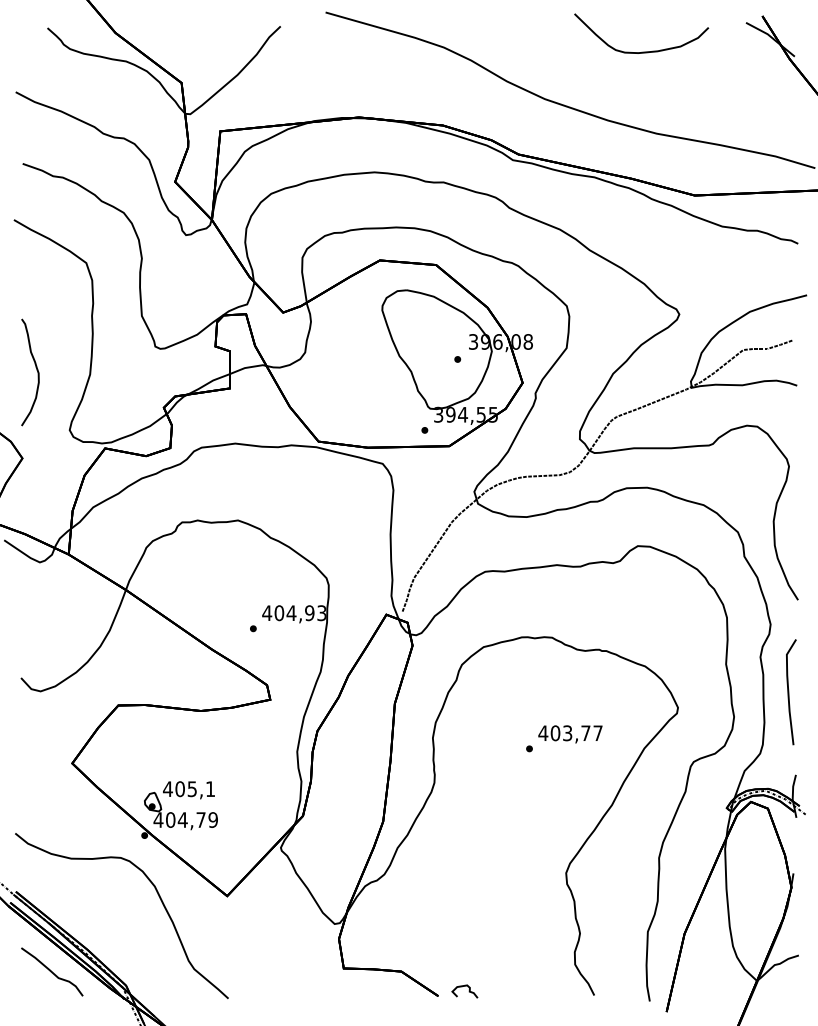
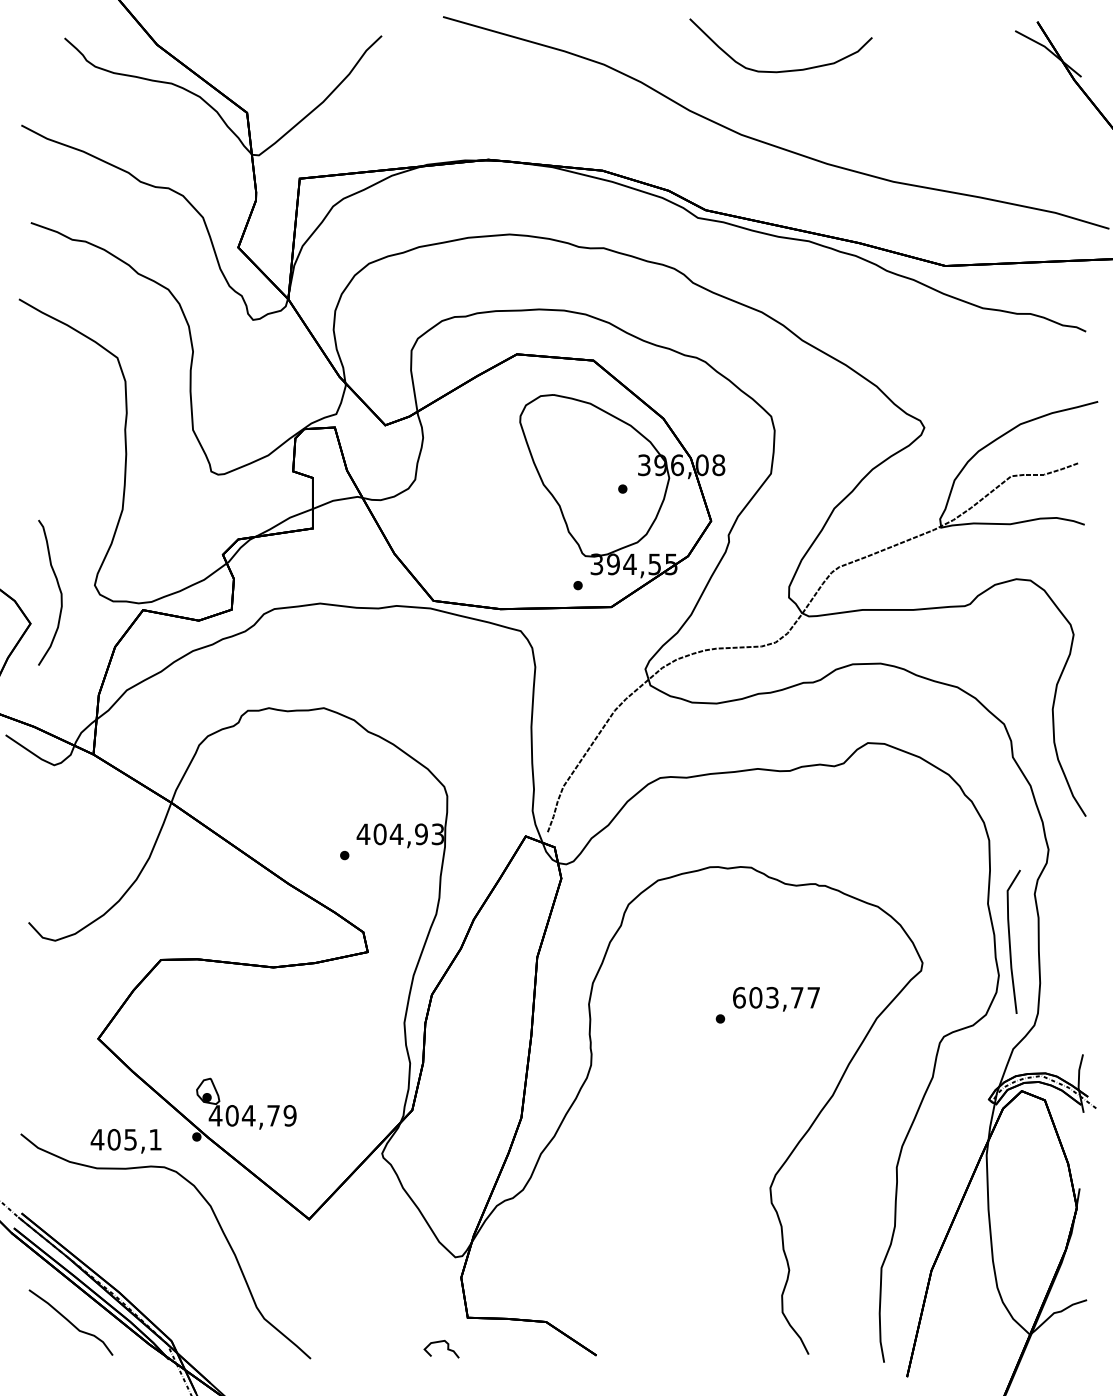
curve: (641, 51) -> (781, 70), moved
curve: (36, 369) -> (58, 588), moved
line: (788, 691) -> (1010, 941), moved
text: (543, 733) -> (739, 997), 403,77 -> 603,77
text: (188, 790) -> (125, 1141), moved
curve: (469, 991) -> (447, 1349), moved

